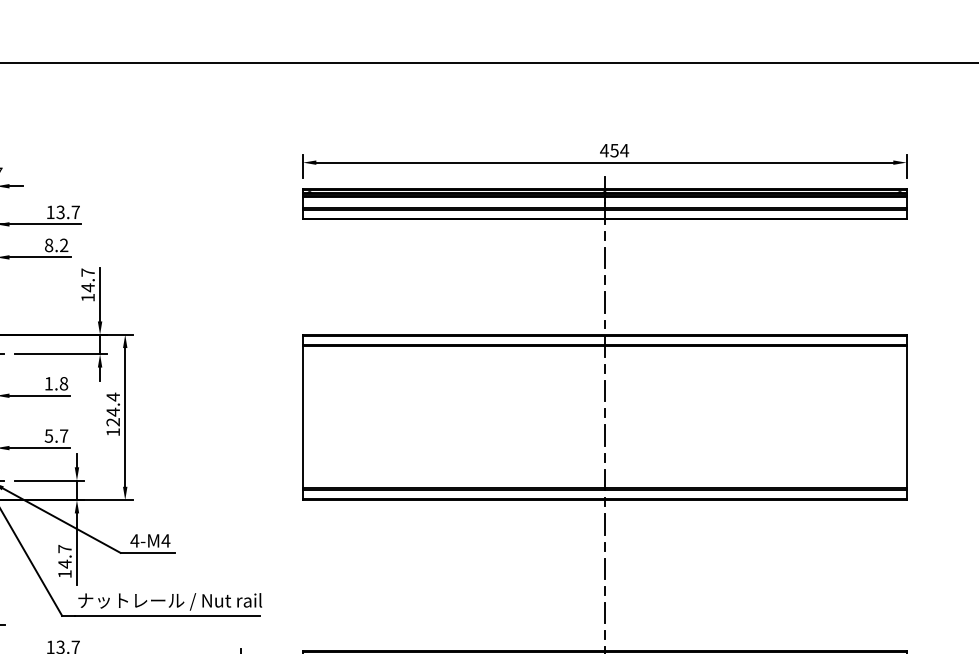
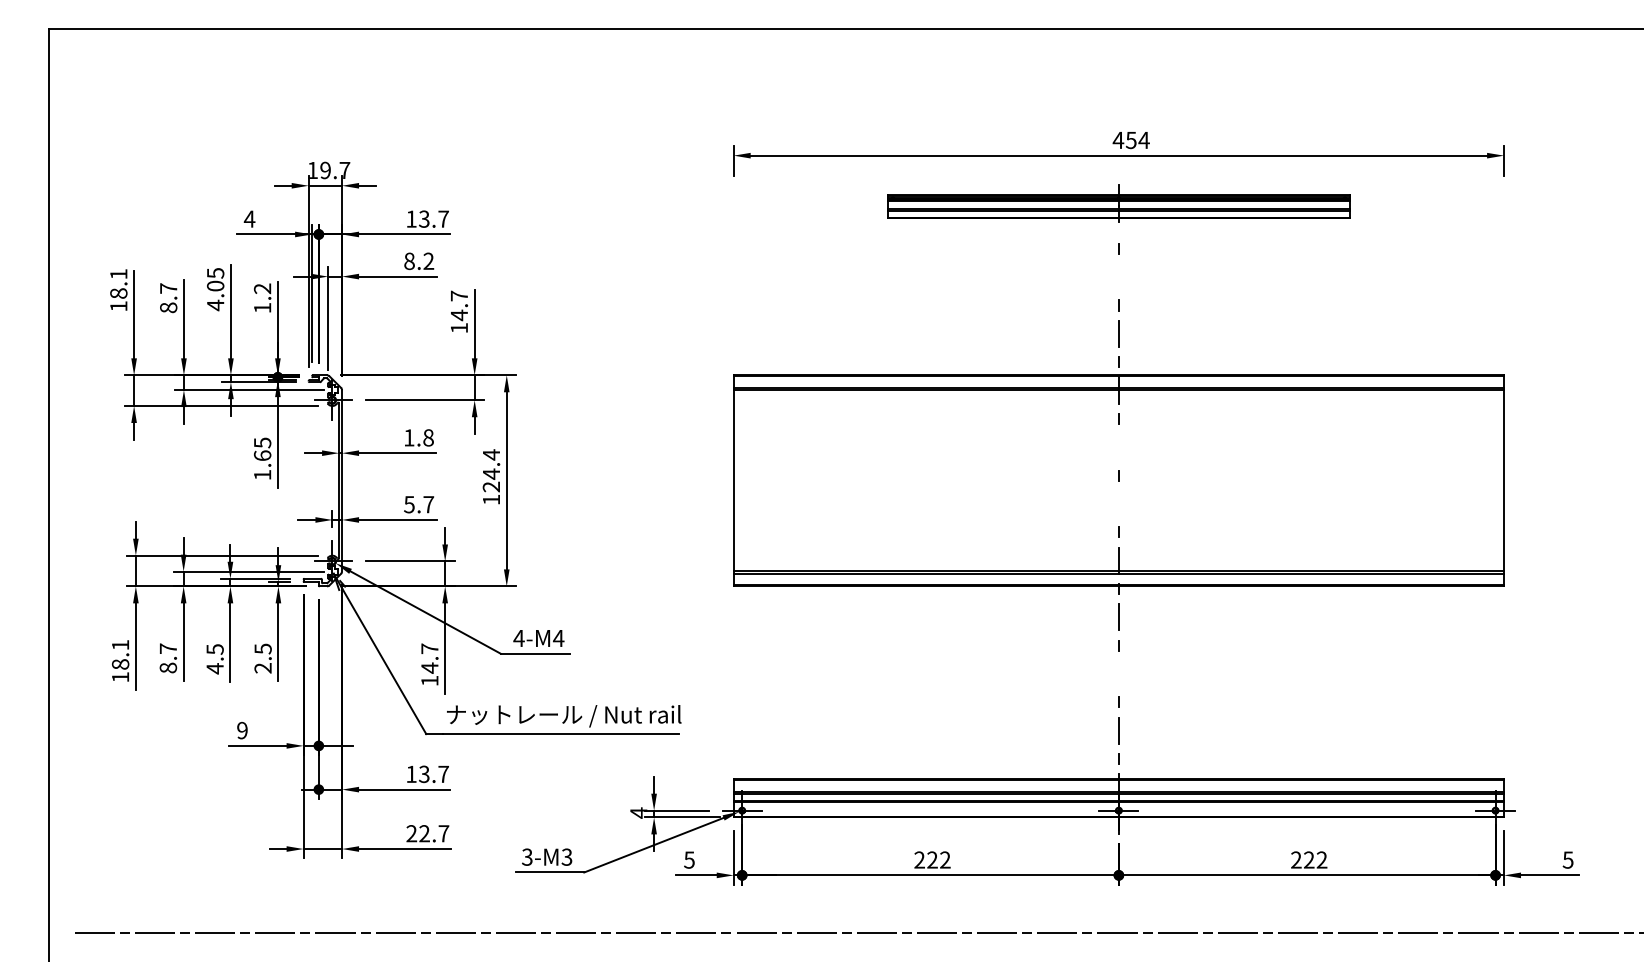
part: (604, 200) -> (1118, 203), size x0.6
line: (604, 258) -> (1118, 277), removed
line: (604, 391) -> (1118, 447), removed
line: (604, 435) -> (1118, 503), removed
line: (604, 568) -> (1118, 673), removed

